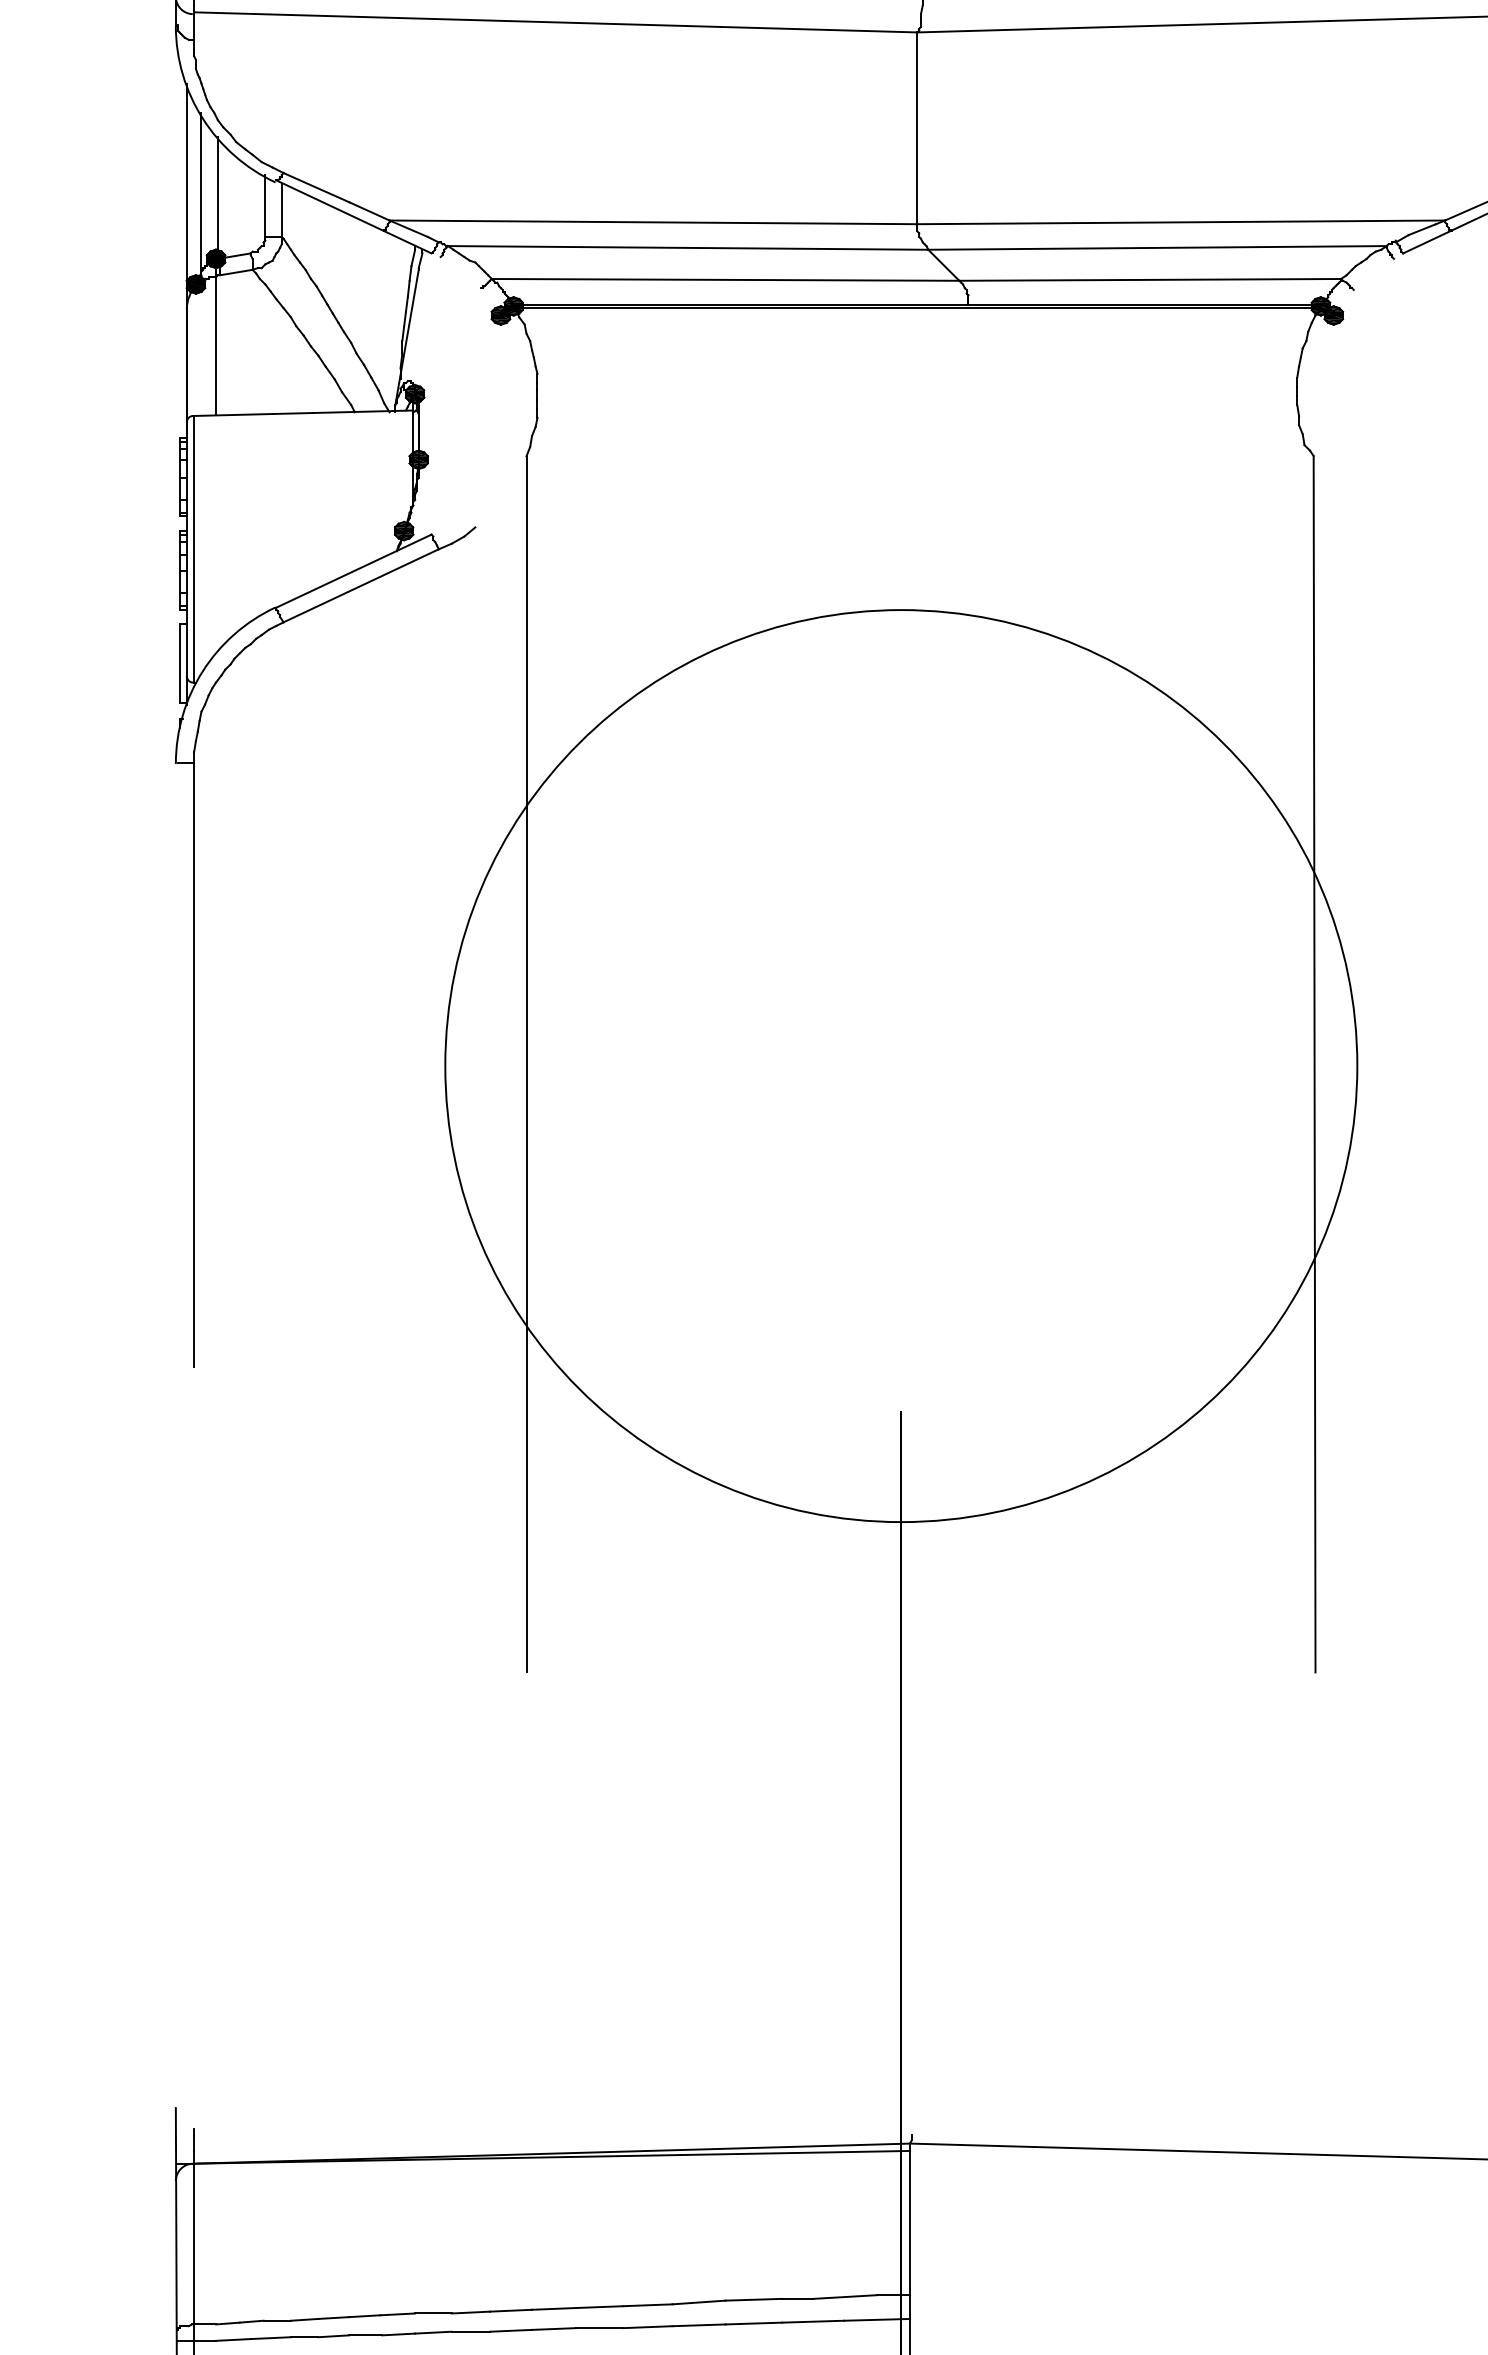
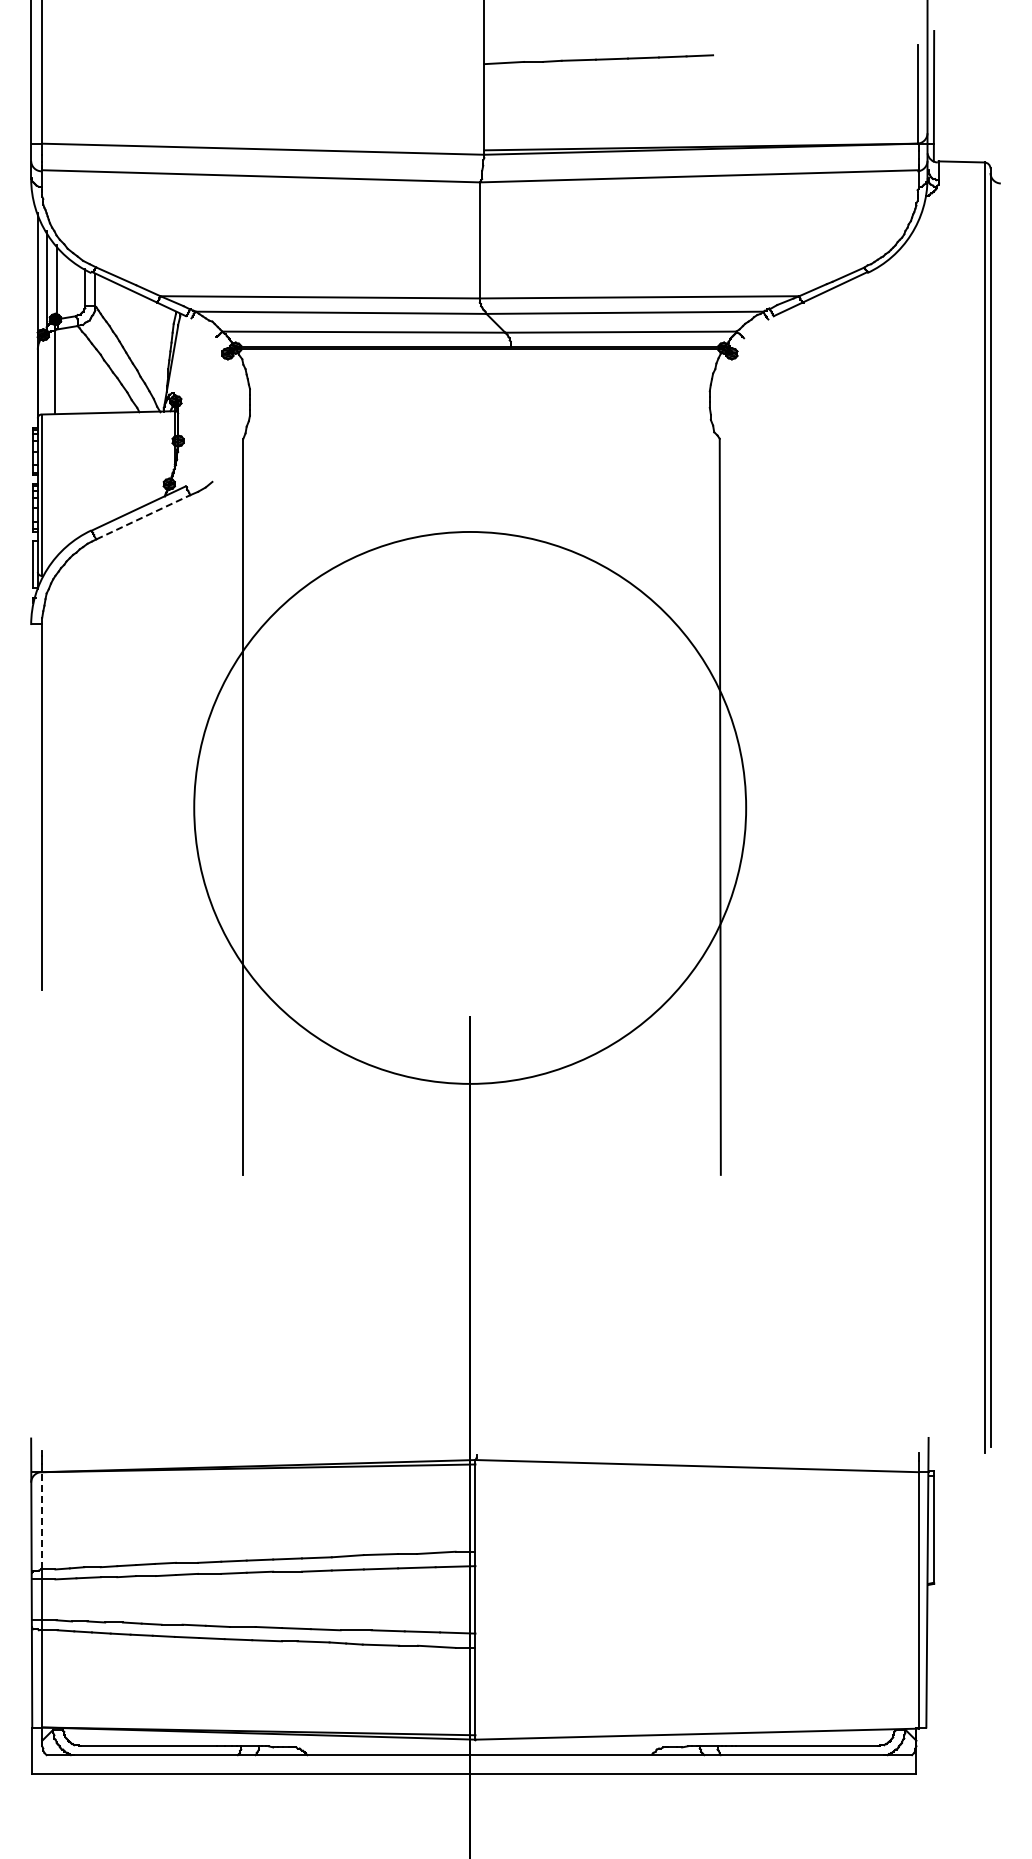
line: (361, 586) -> (143, 517), solid -> dashed
line: (194, 2243) -> (42, 1520), solid -> dashed

